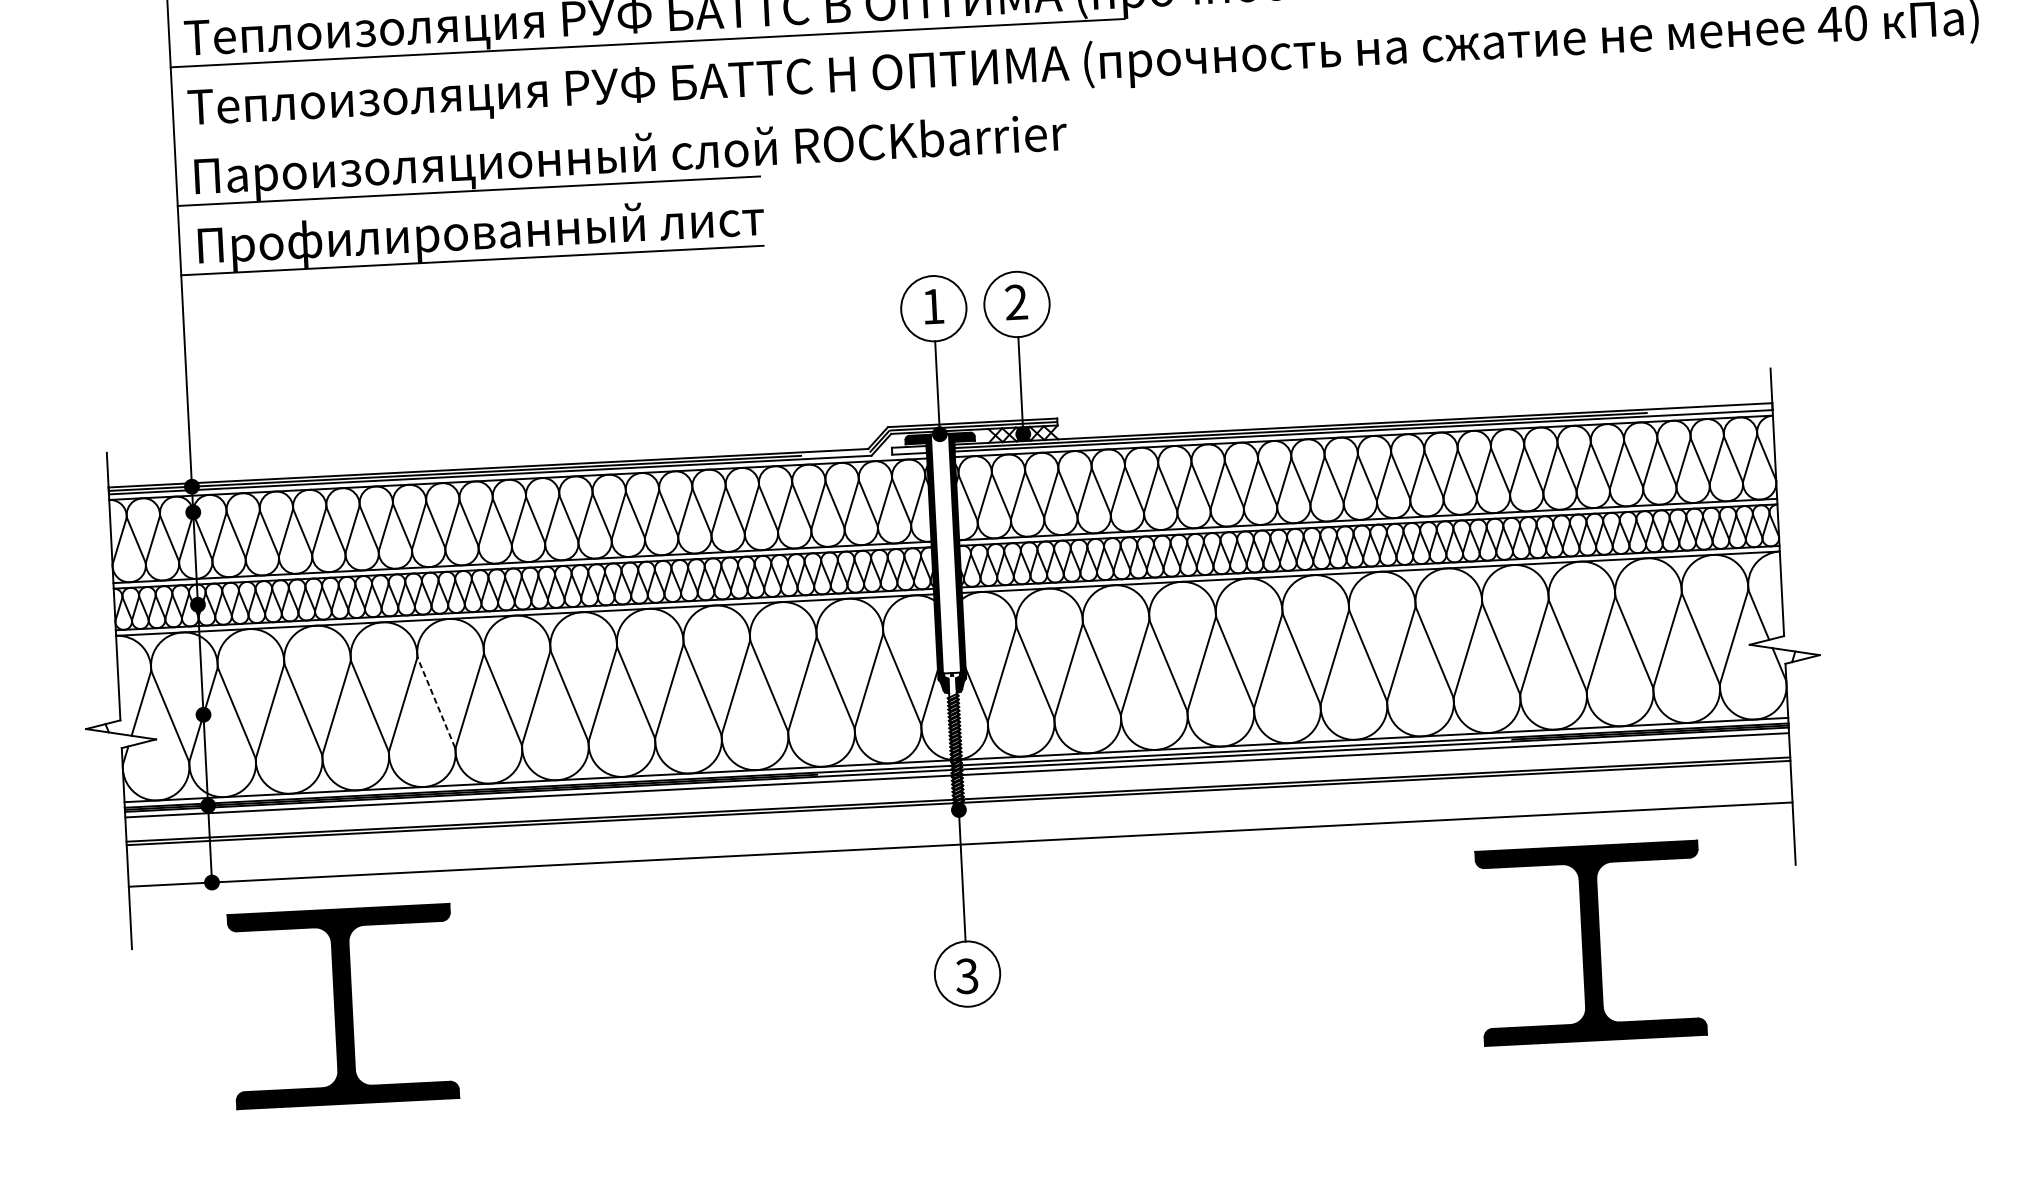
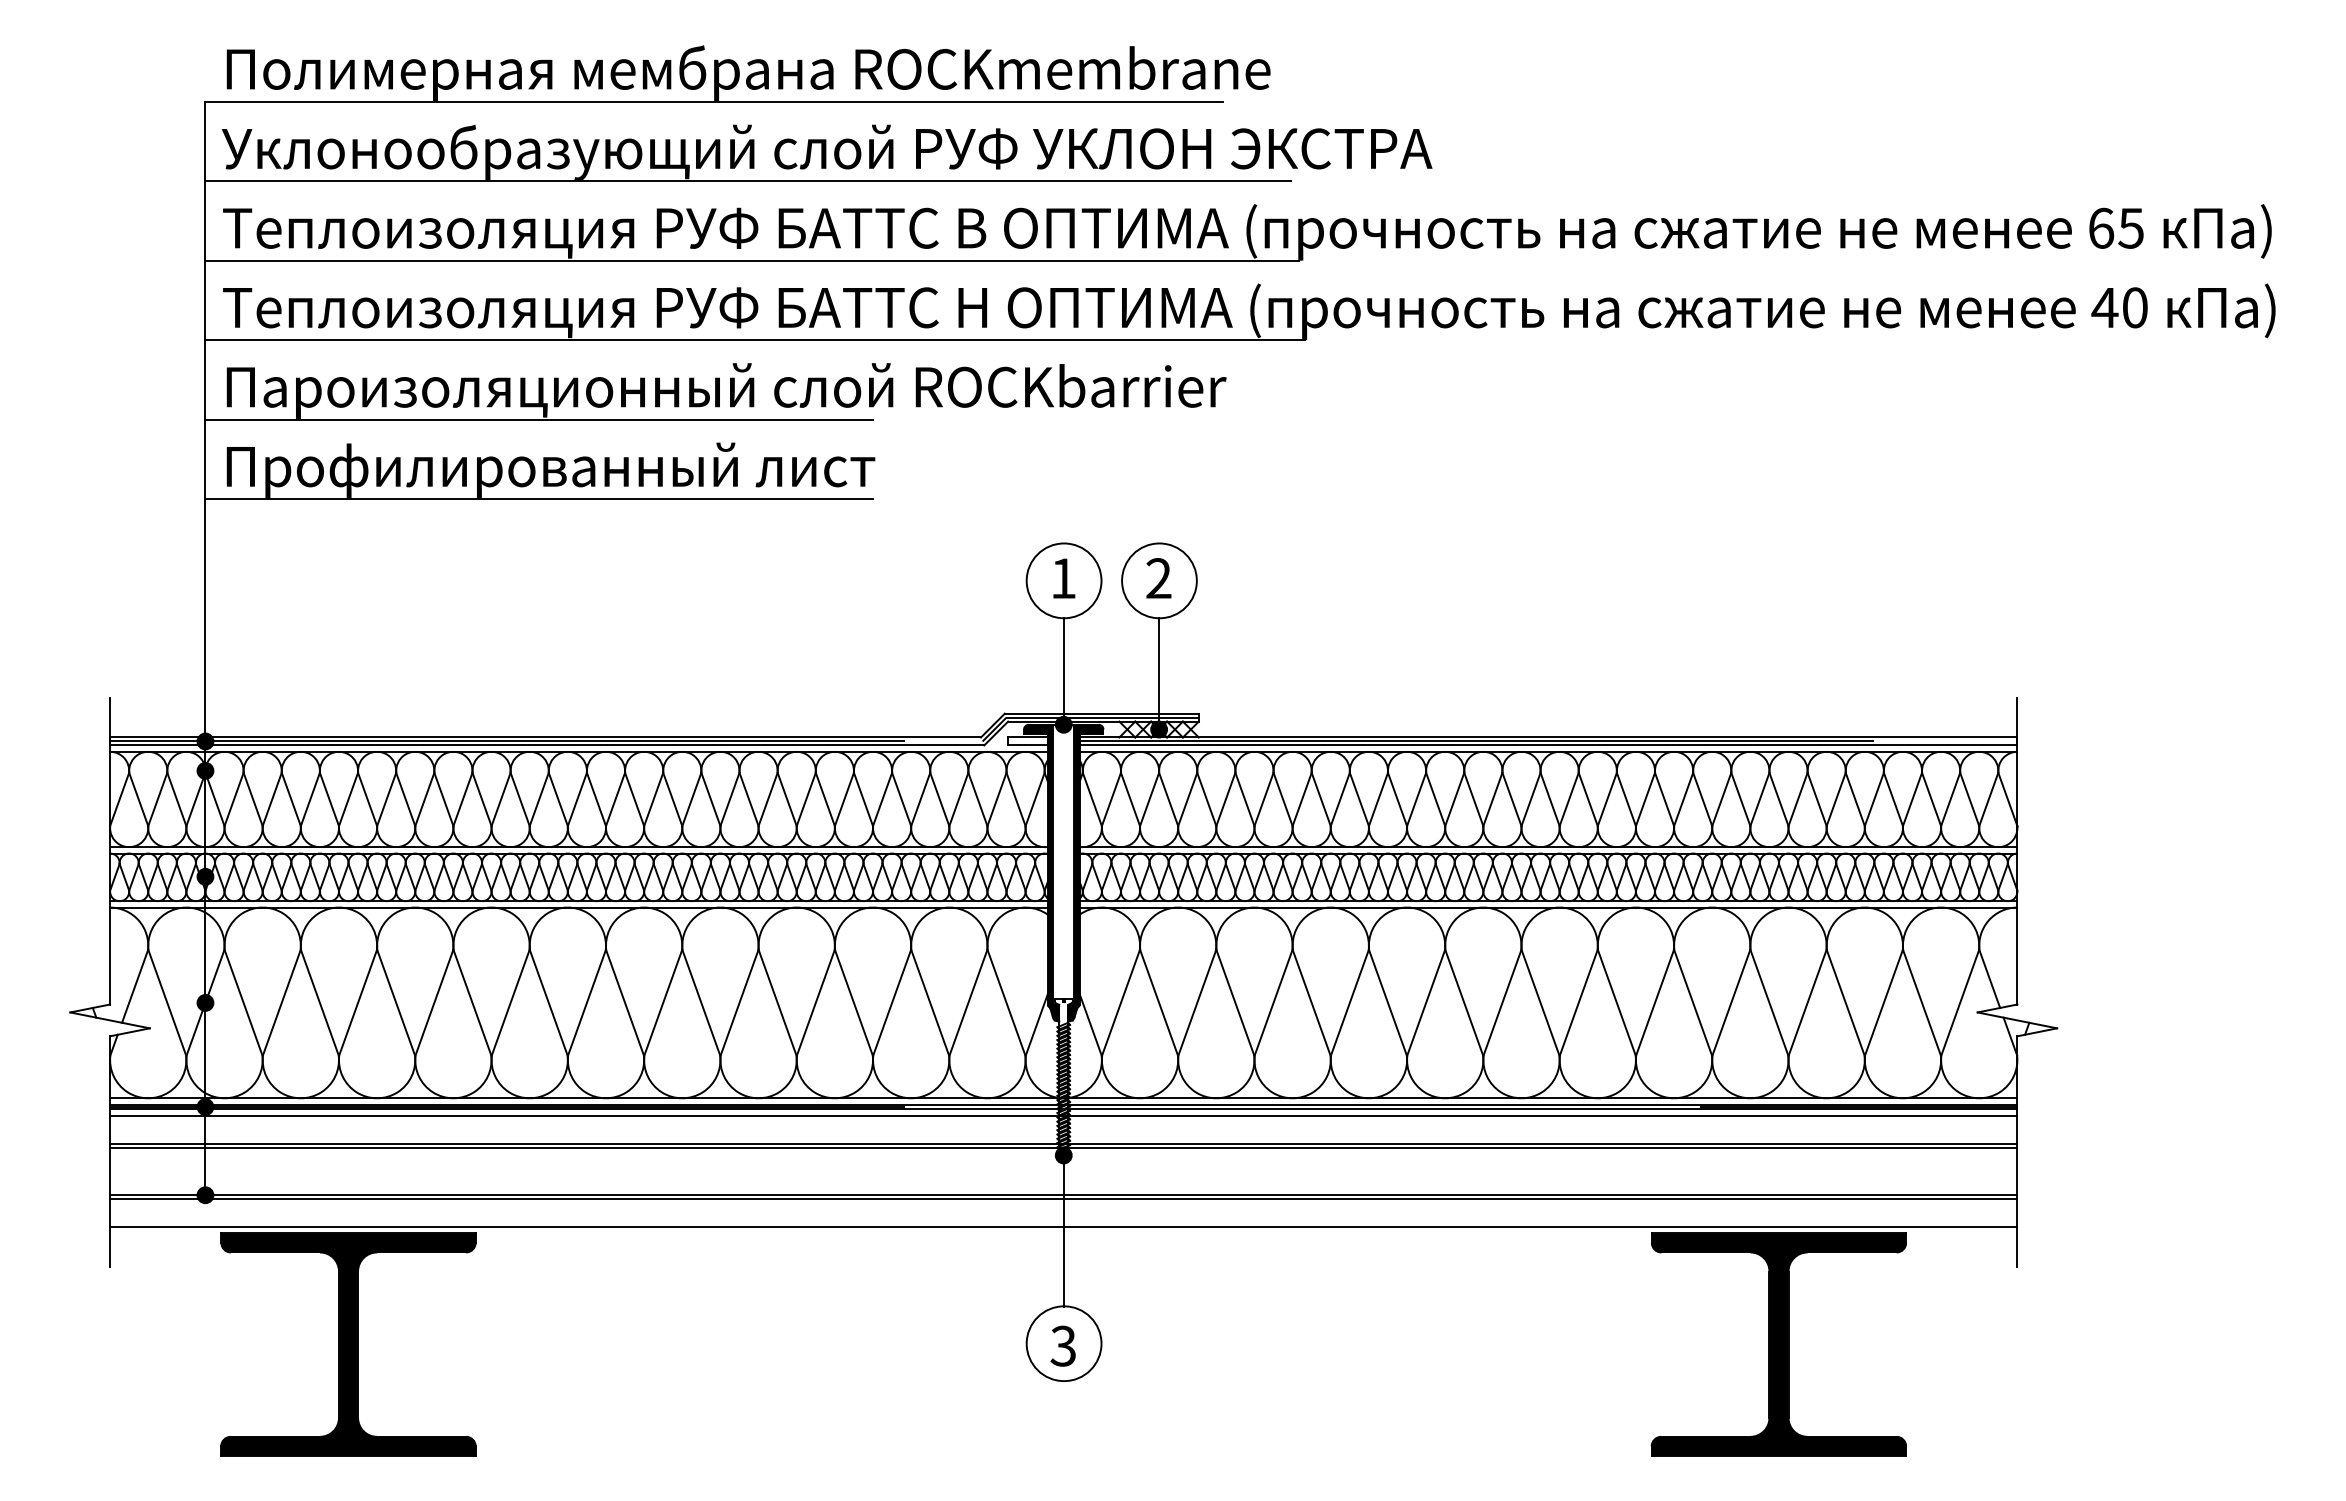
line: (654, 112) -> (755, 340), added
line: (436, 702) -> (472, 1002), dashed -> solid
line: (960, 848) -> (1063, 1199), added
line: (961, 872) -> (1063, 1227), added

